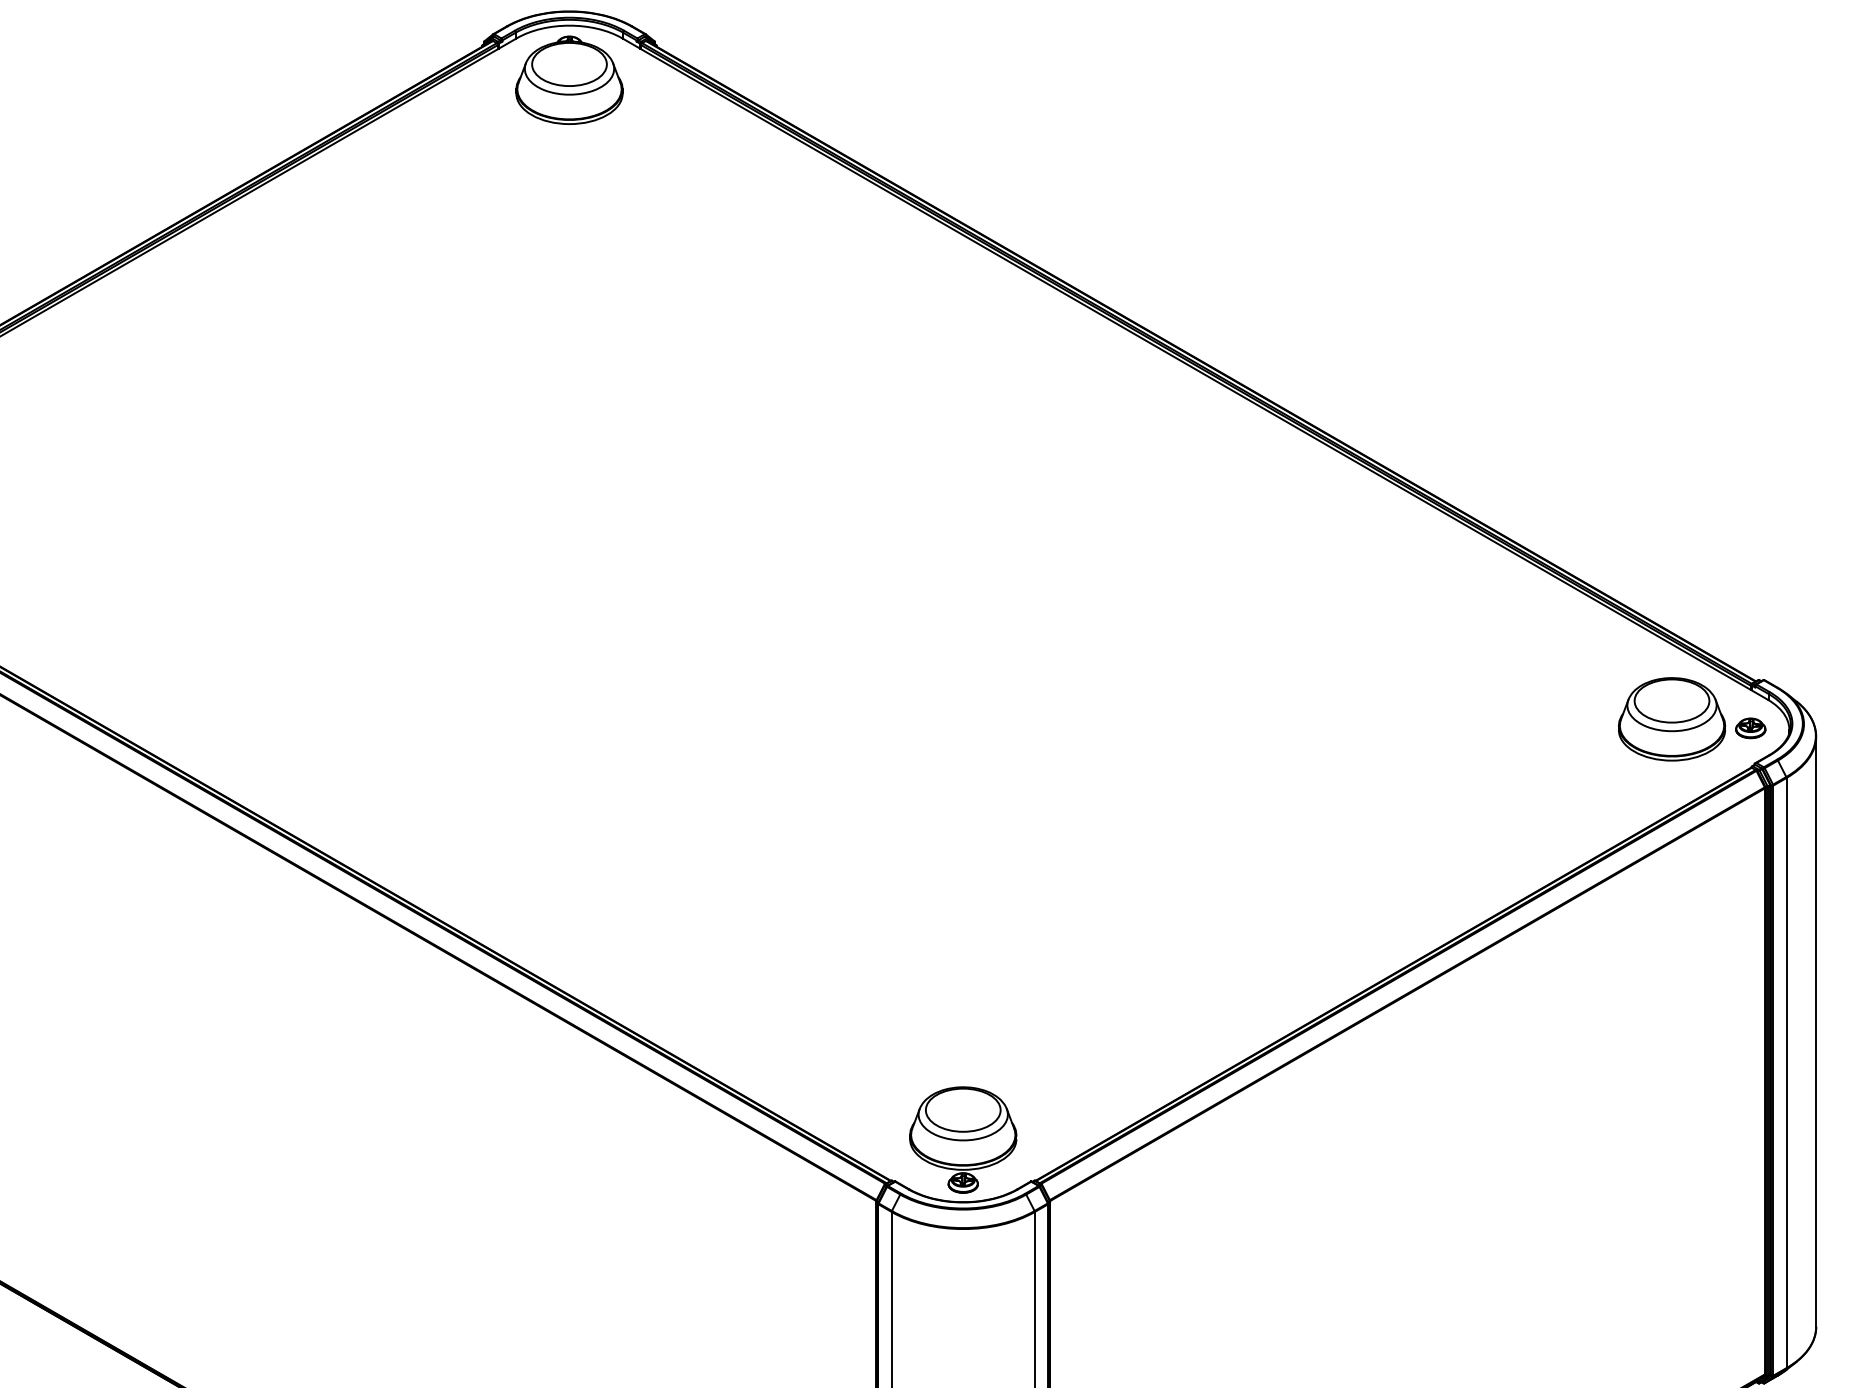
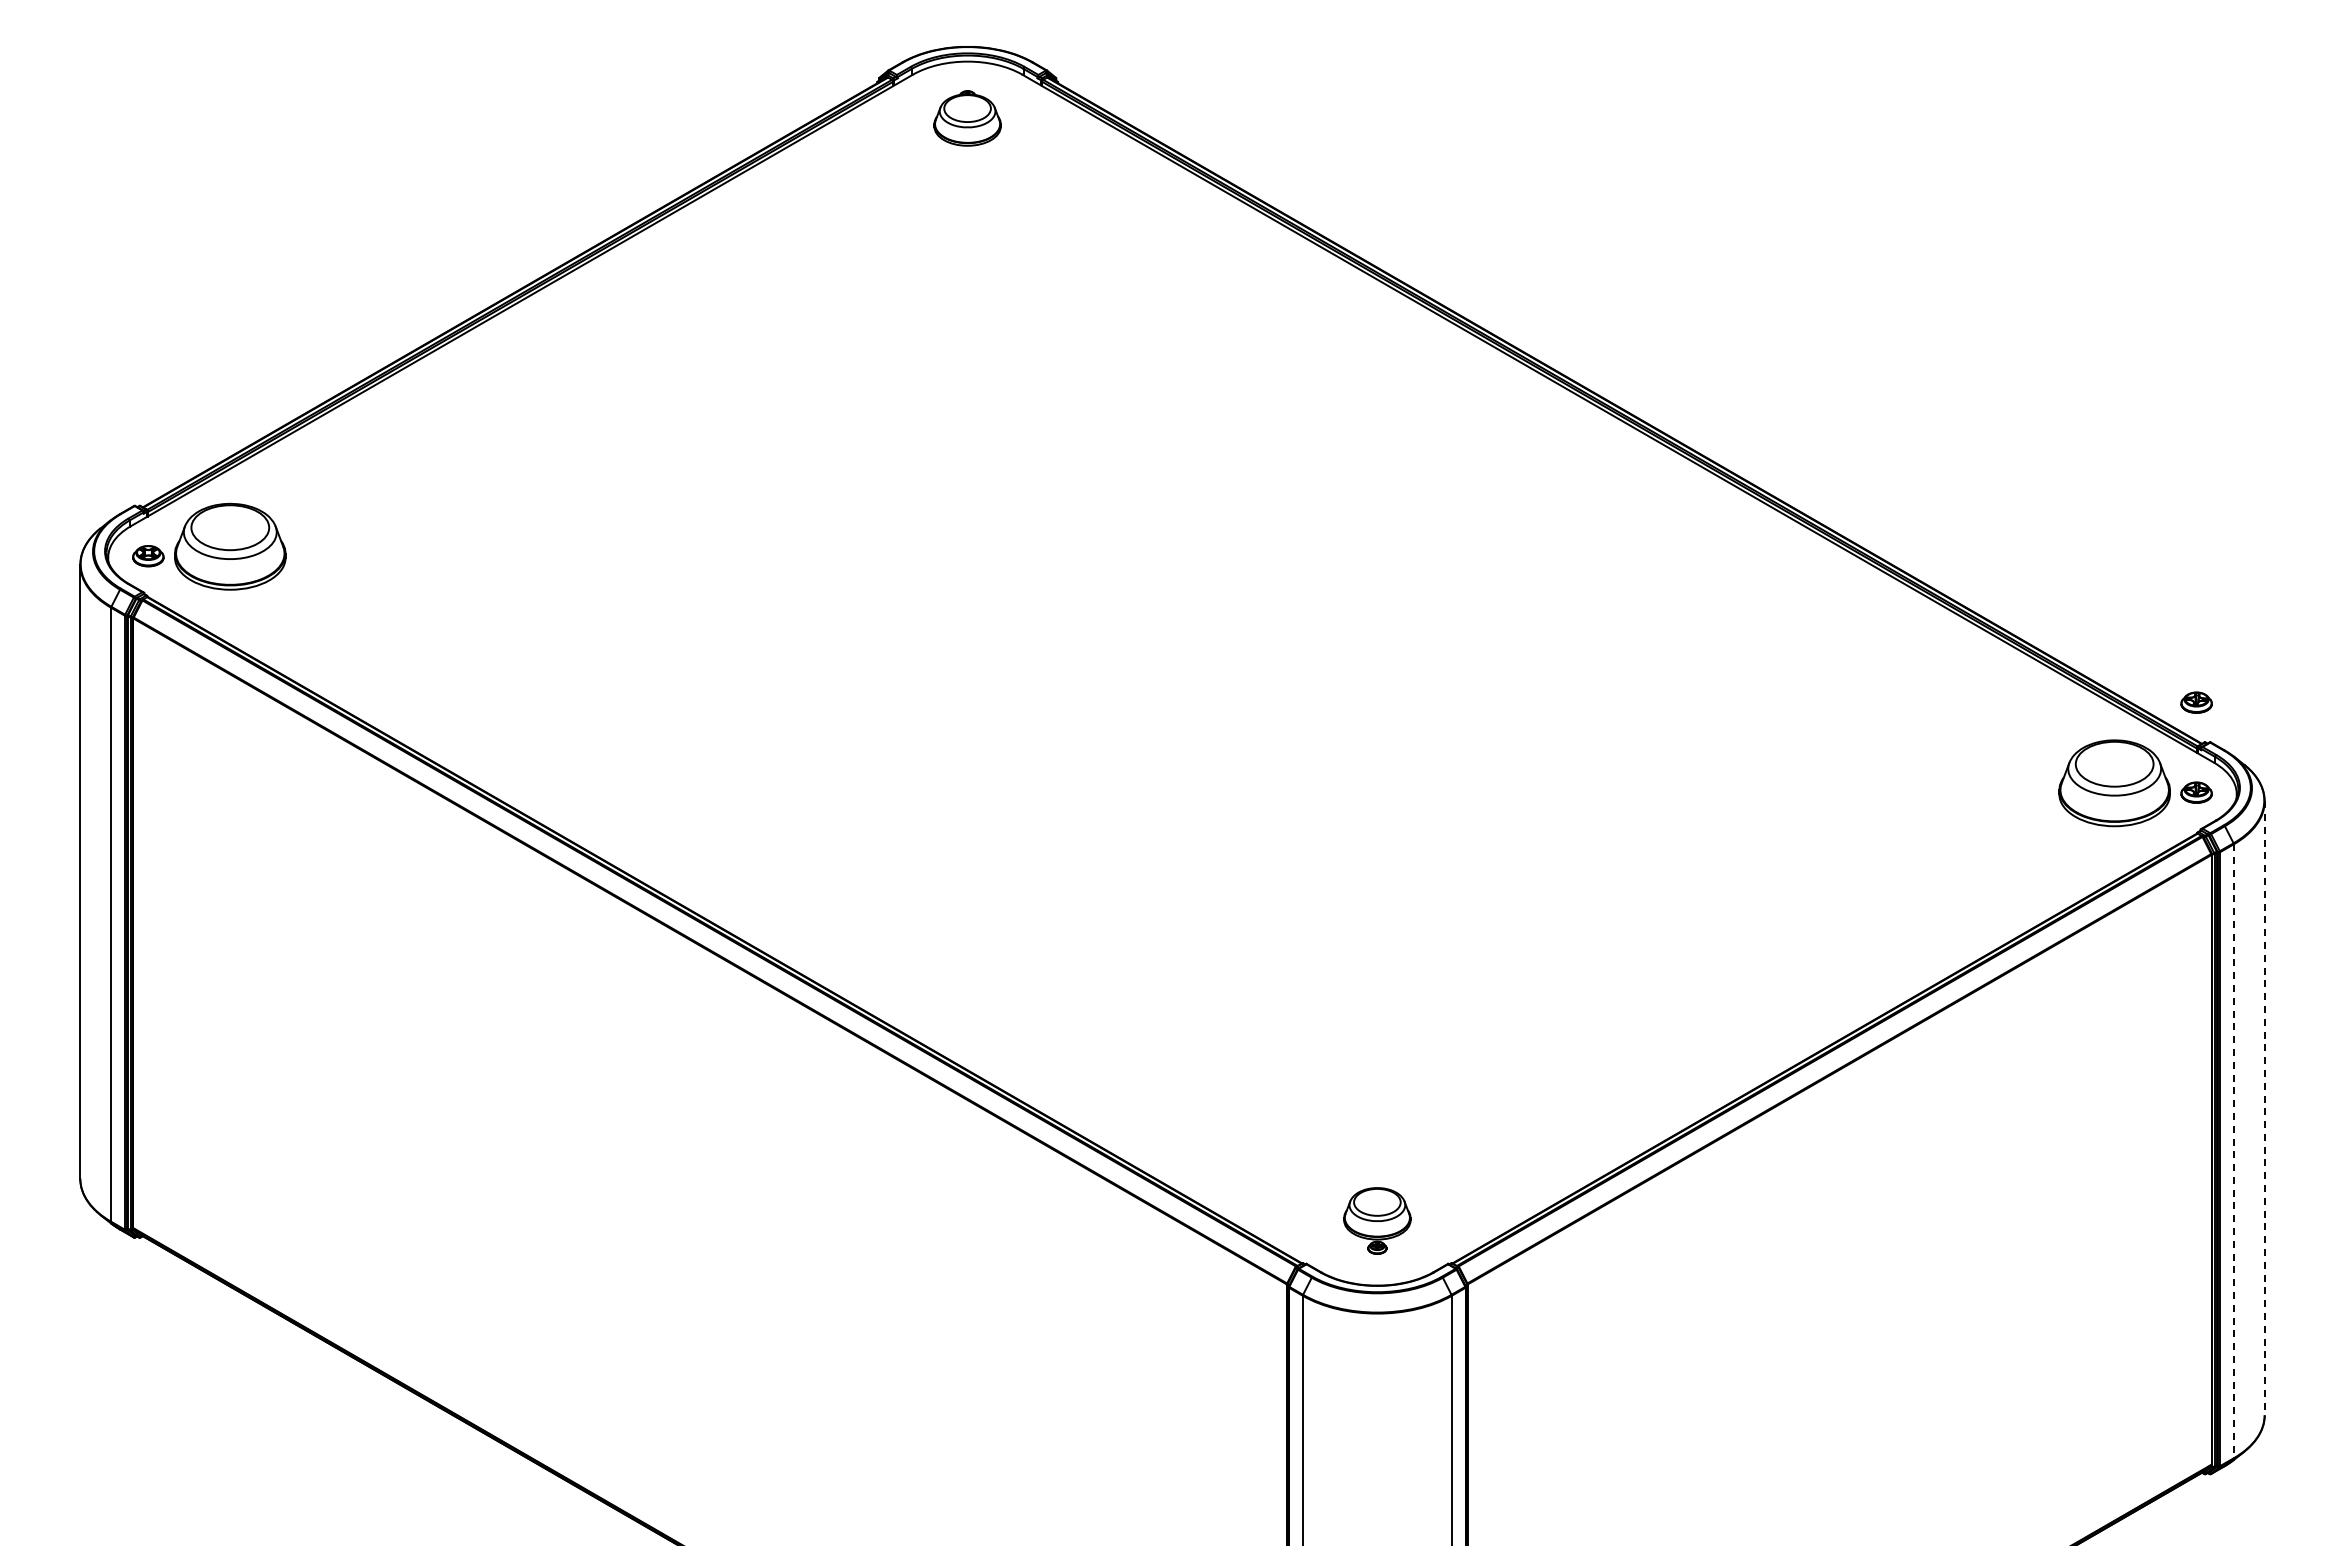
part: (569, 80) -> (967, 118), size x0.6
part: (1750, 641) -> (2196, 702), added
line: (1816, 1031) -> (2264, 1108), solid -> dashed
line: (1786, 1073) -> (2233, 1151), solid -> dashed
part: (963, 1139) -> (1377, 1220), size x0.6

